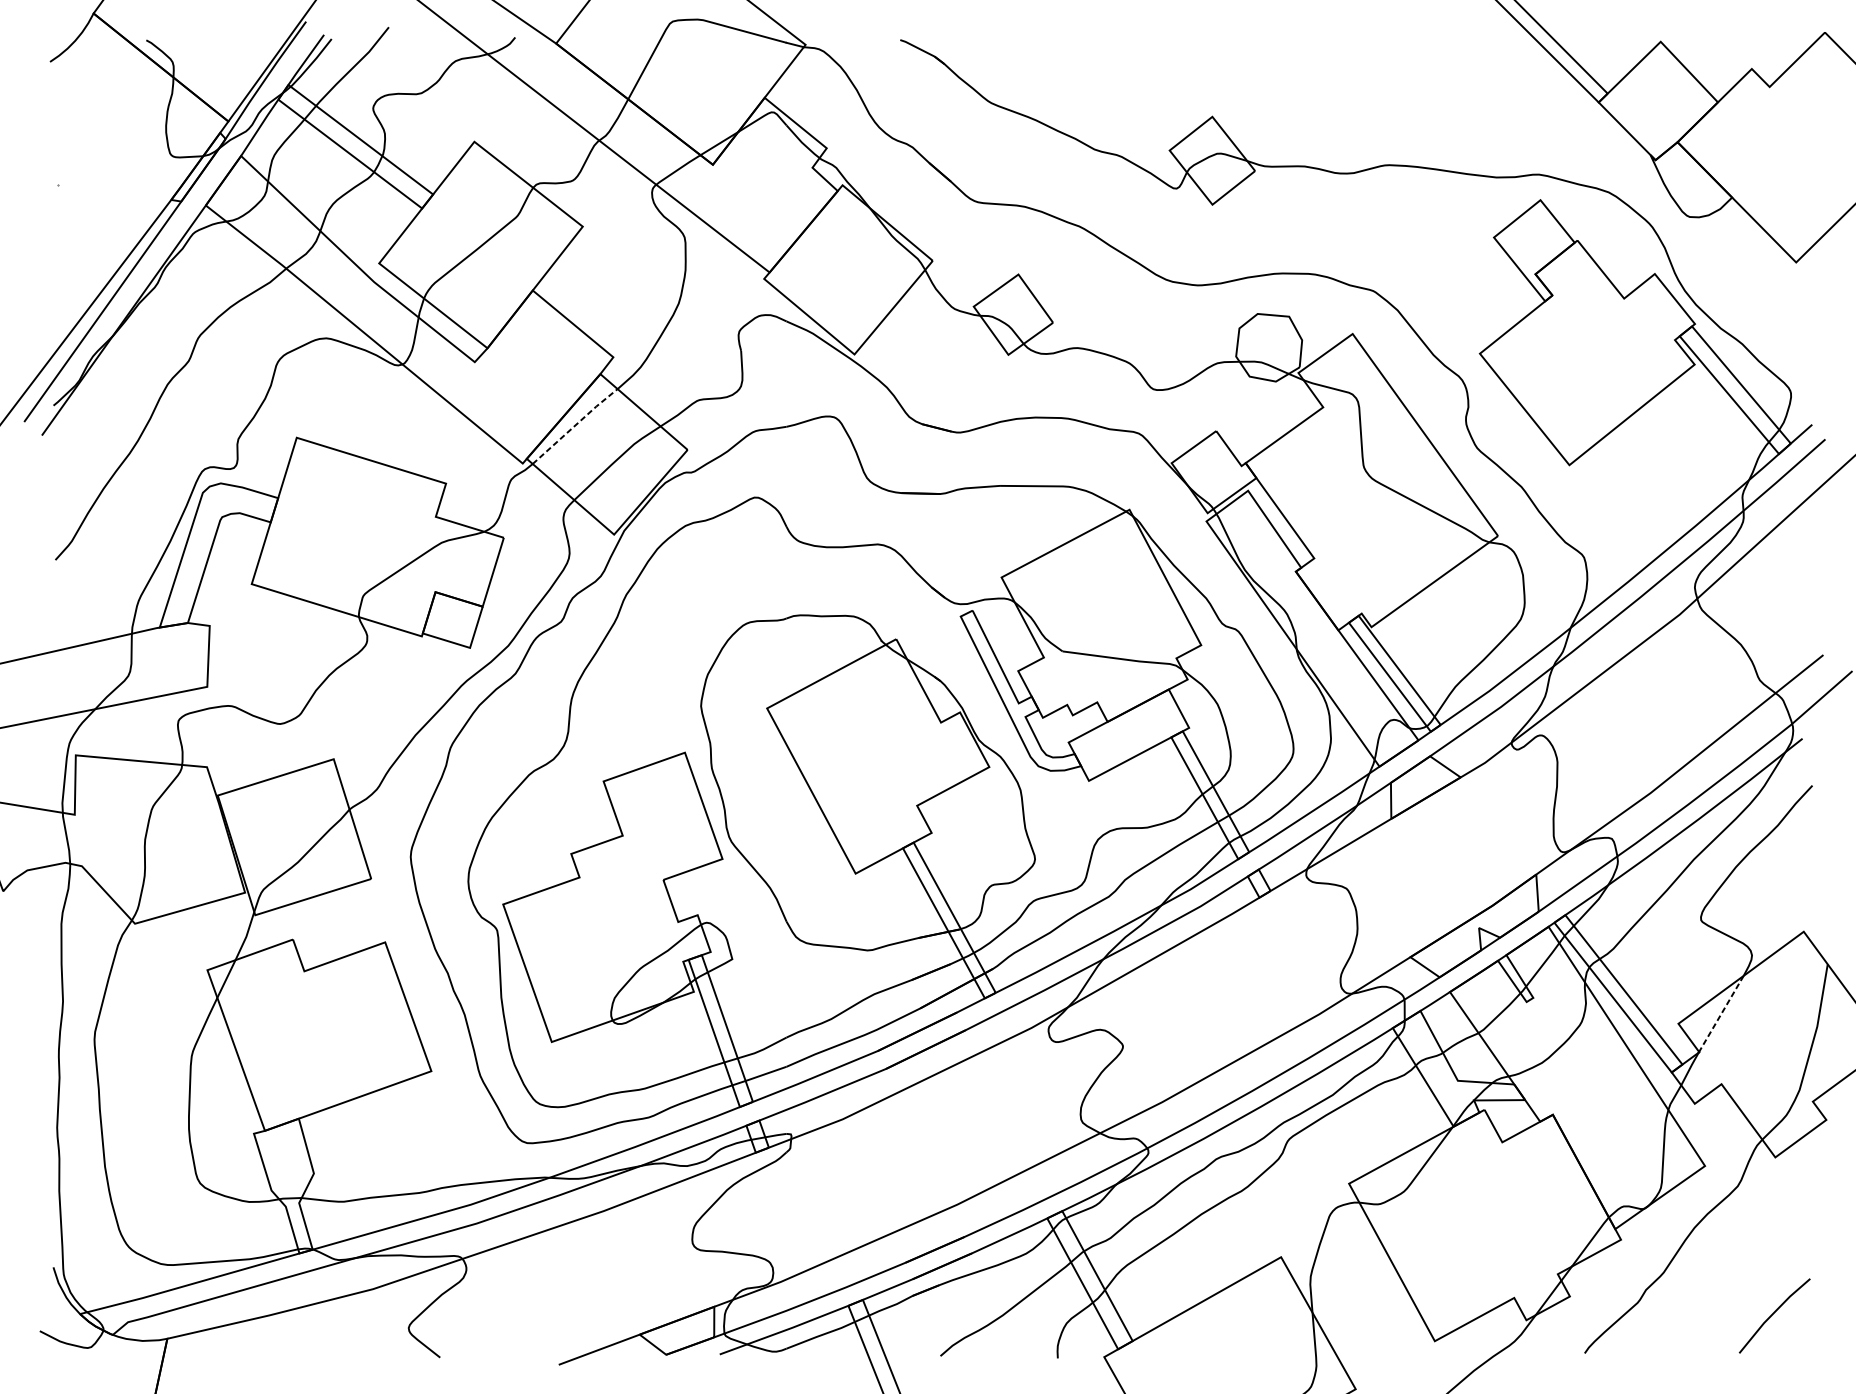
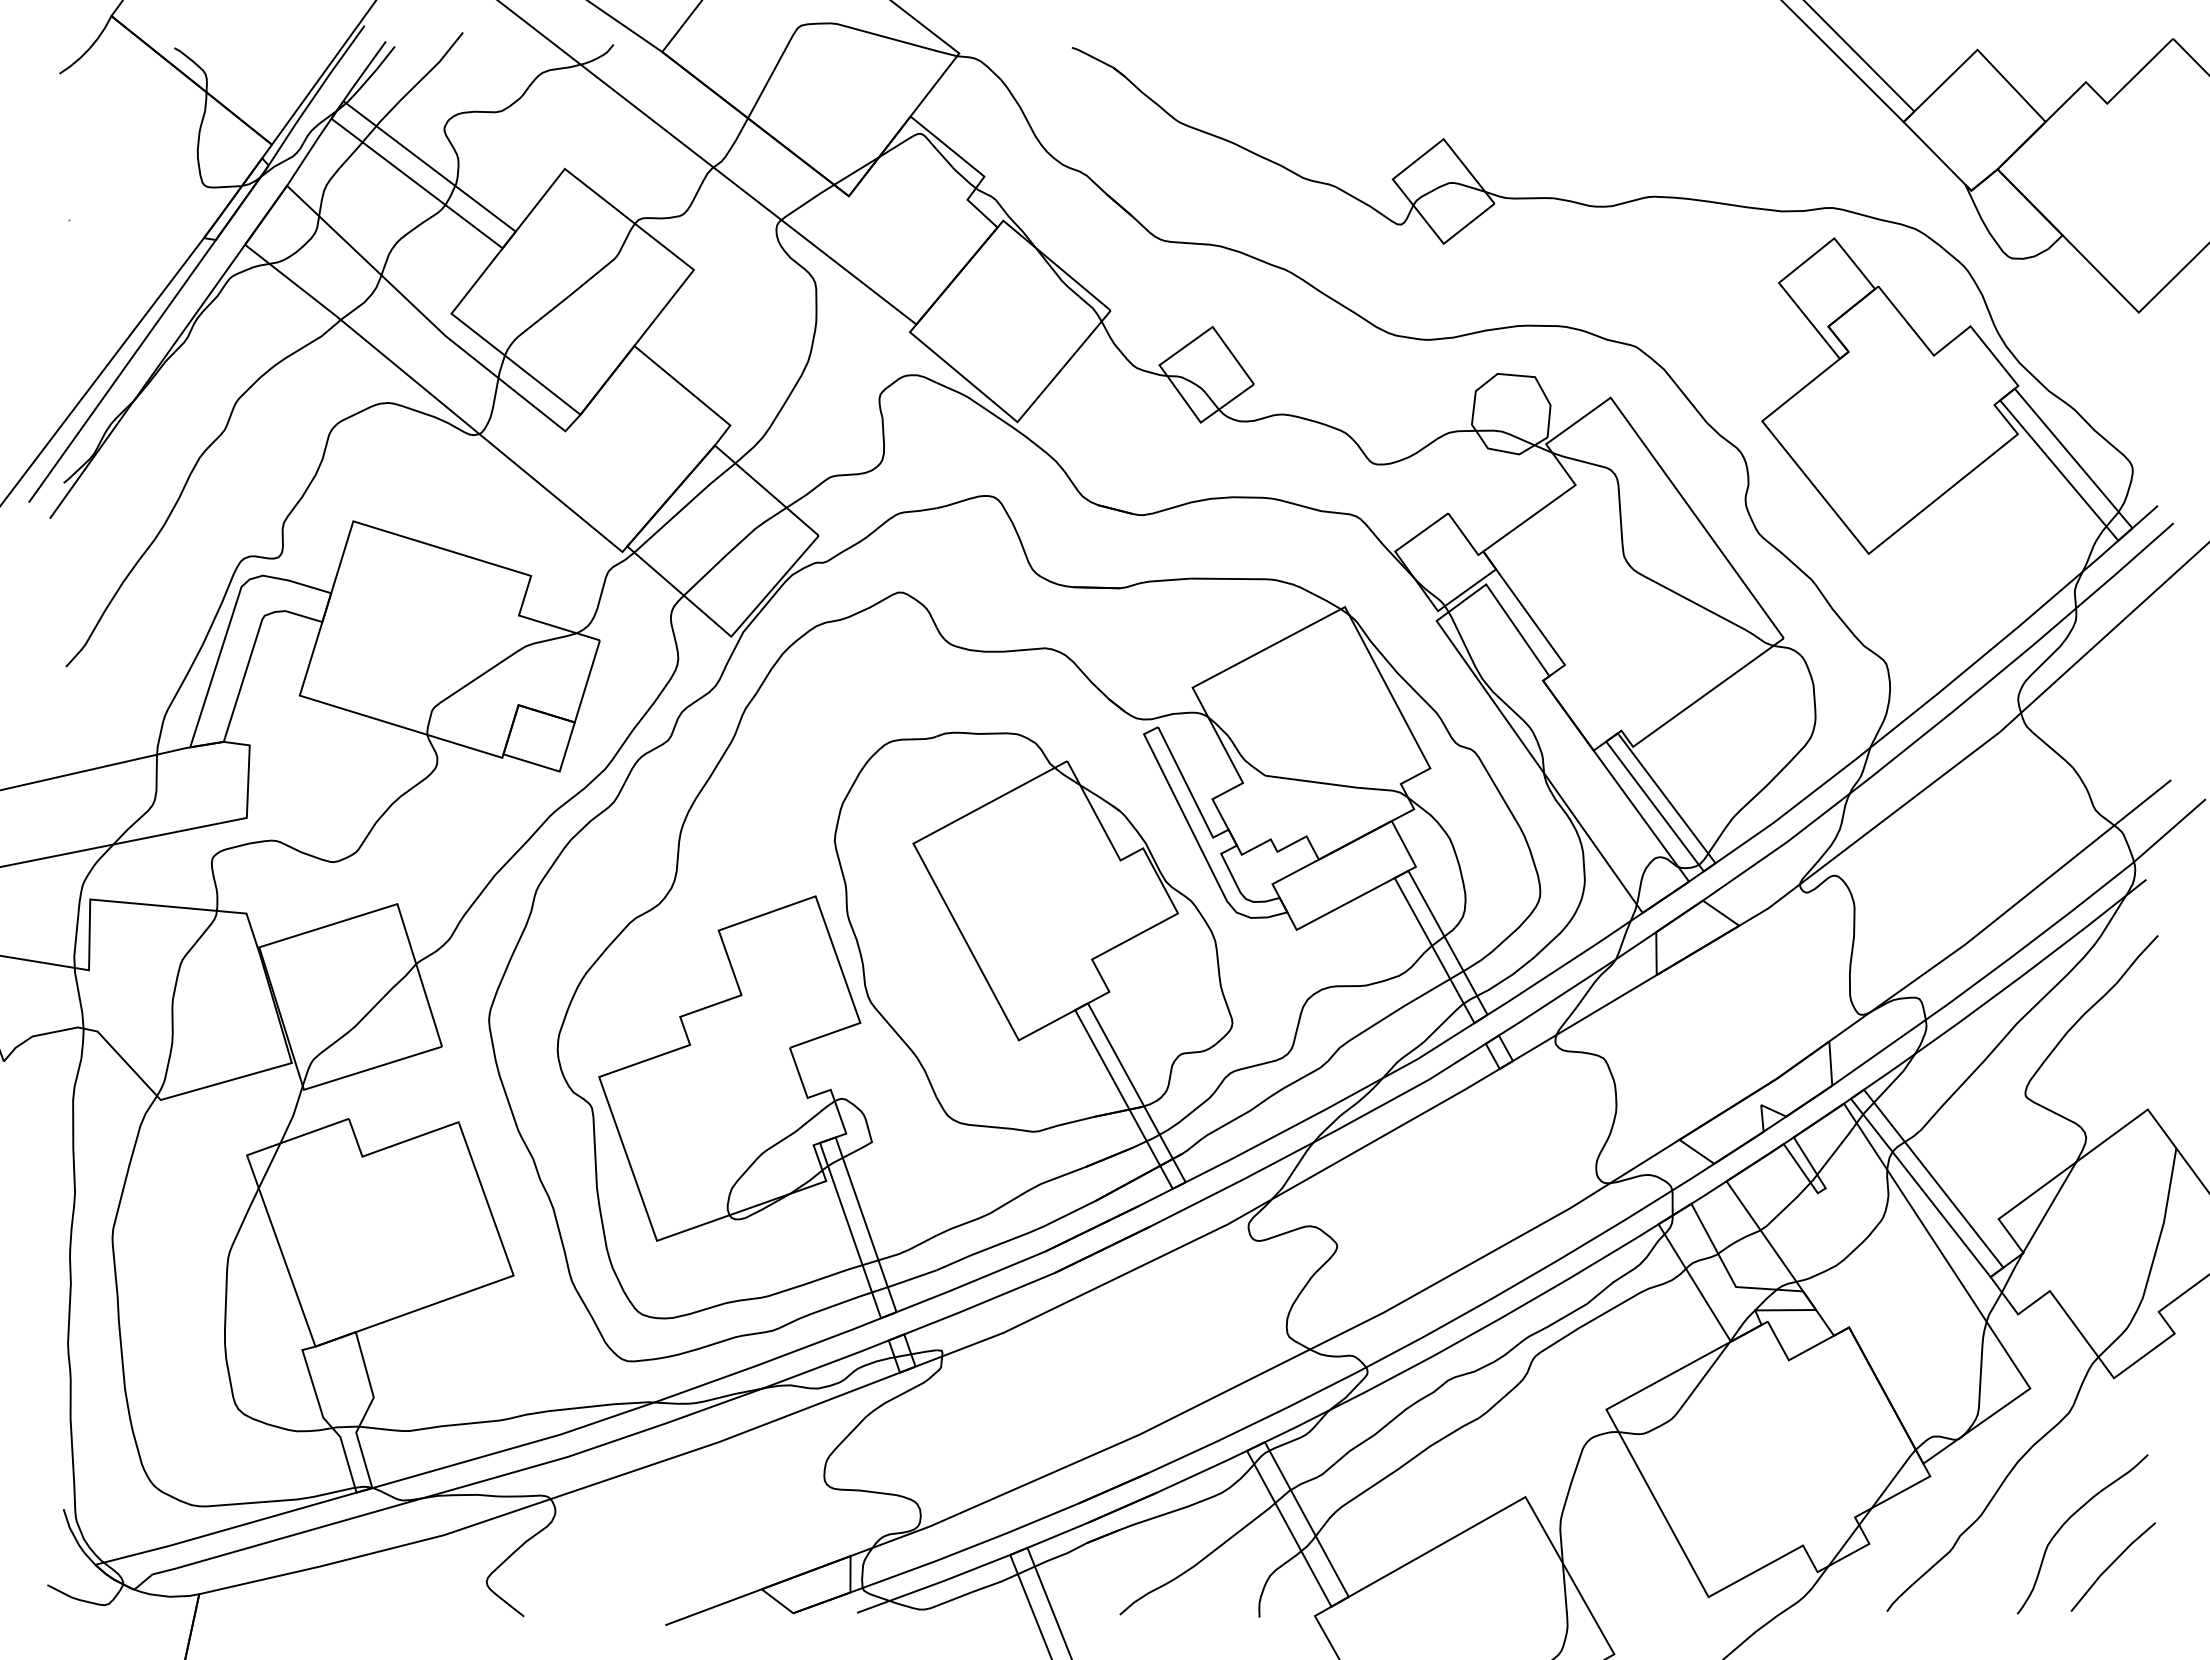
line: (574, 426) -> (684, 507), dashed -> solid
line: (1721, 1014) -> (2049, 1207), dashed -> solid
curve: (1737, 1276) -> (2068, 1520), added

